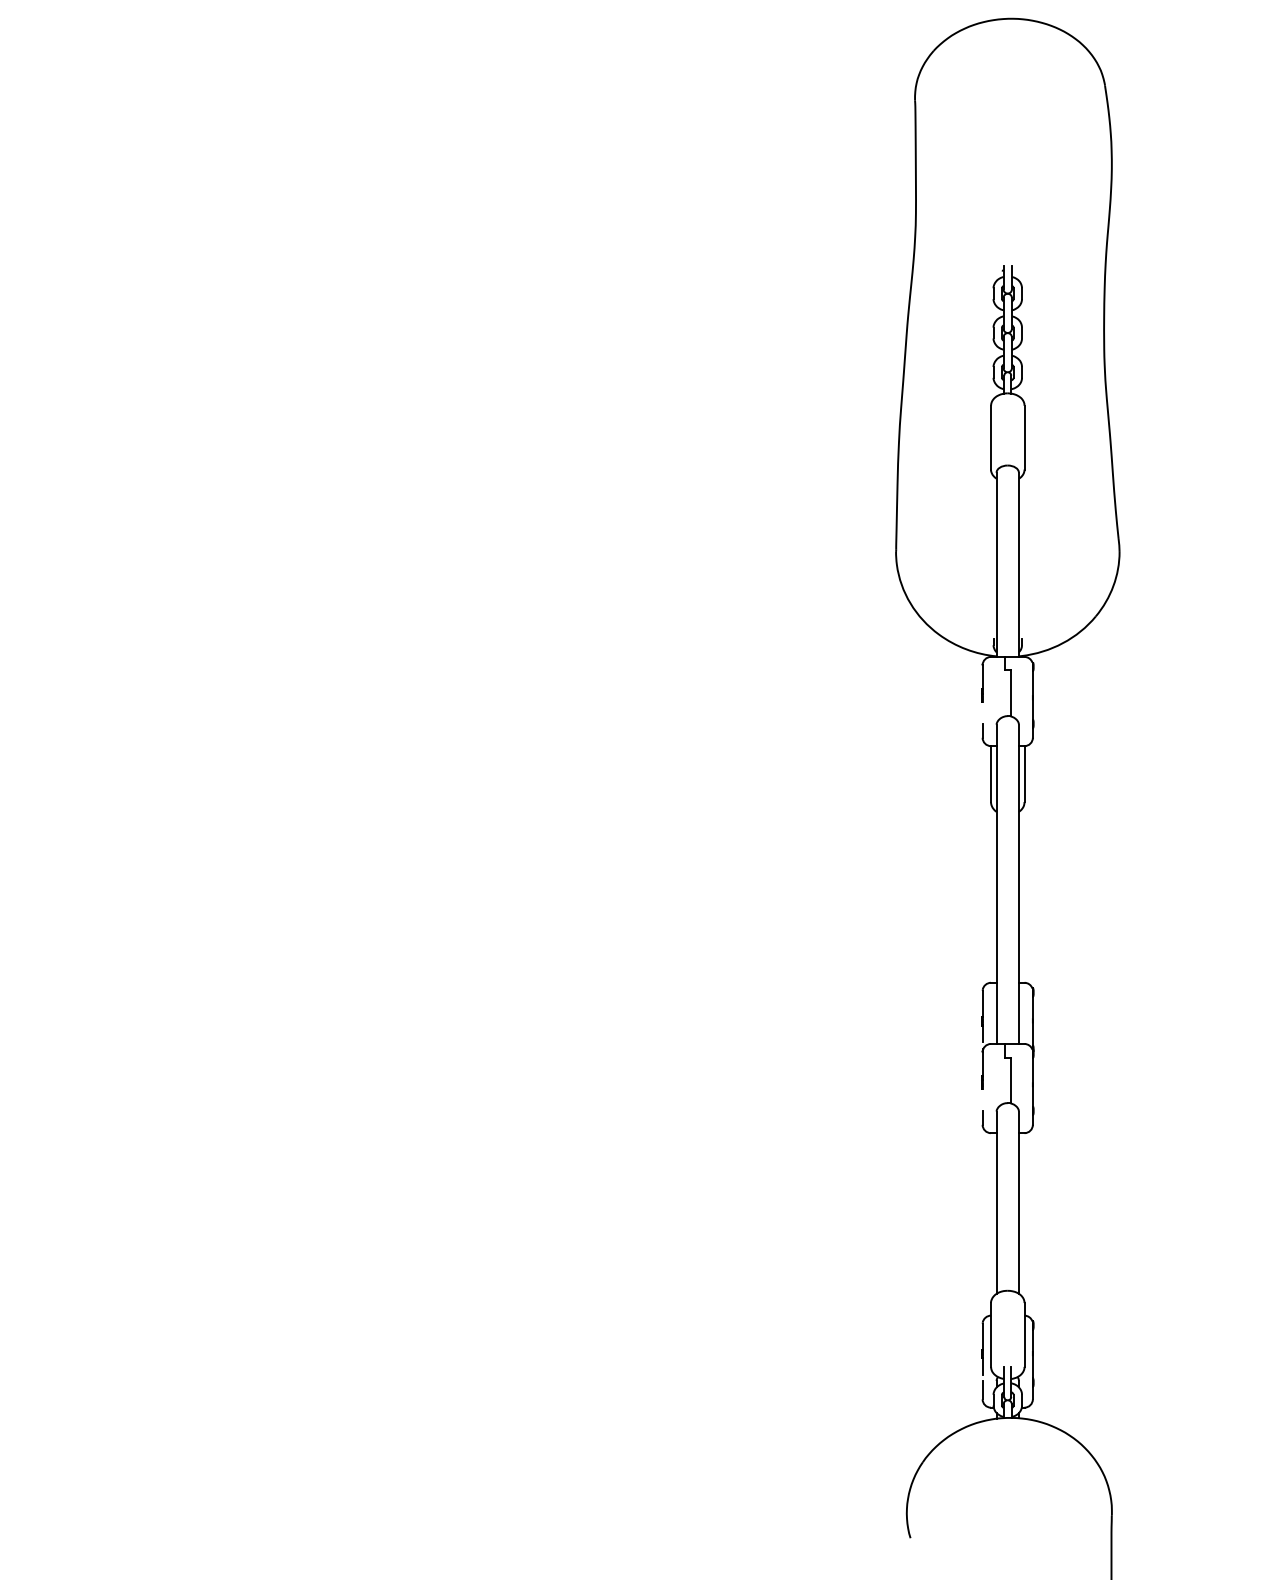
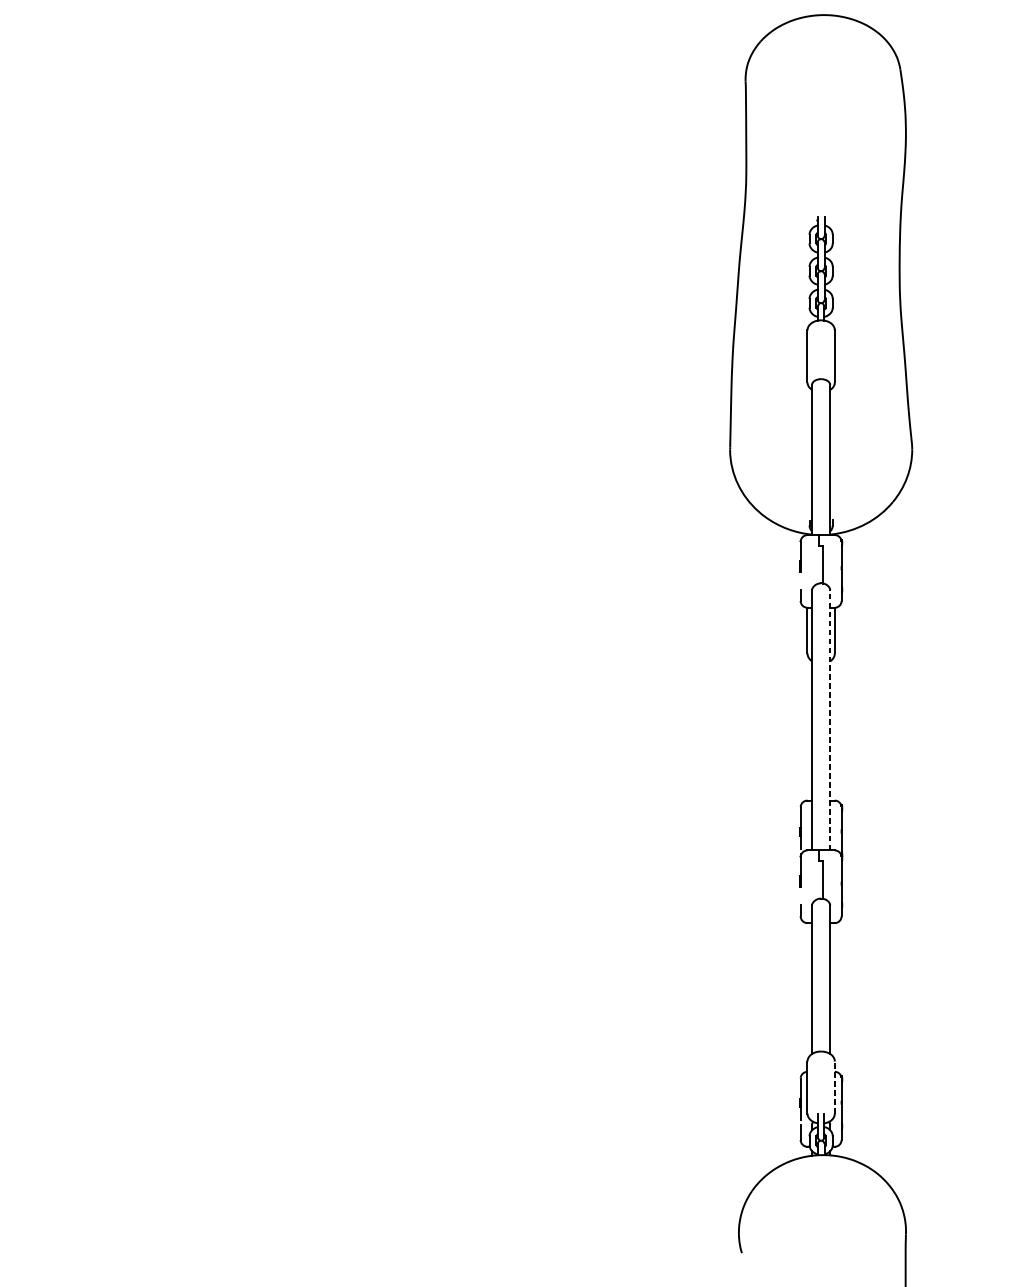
line: (1018, 884) -> (829, 720), solid -> dashed
line: (1024, 1335) -> (834, 1087), solid -> dashed

